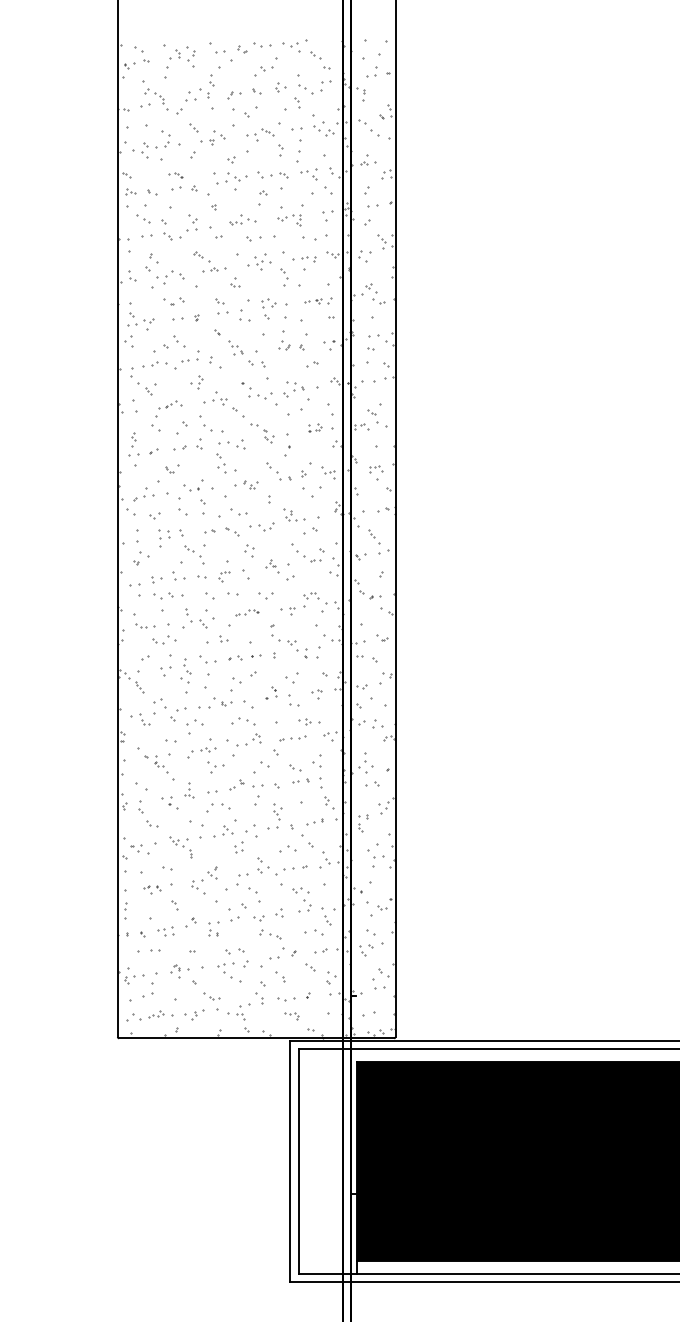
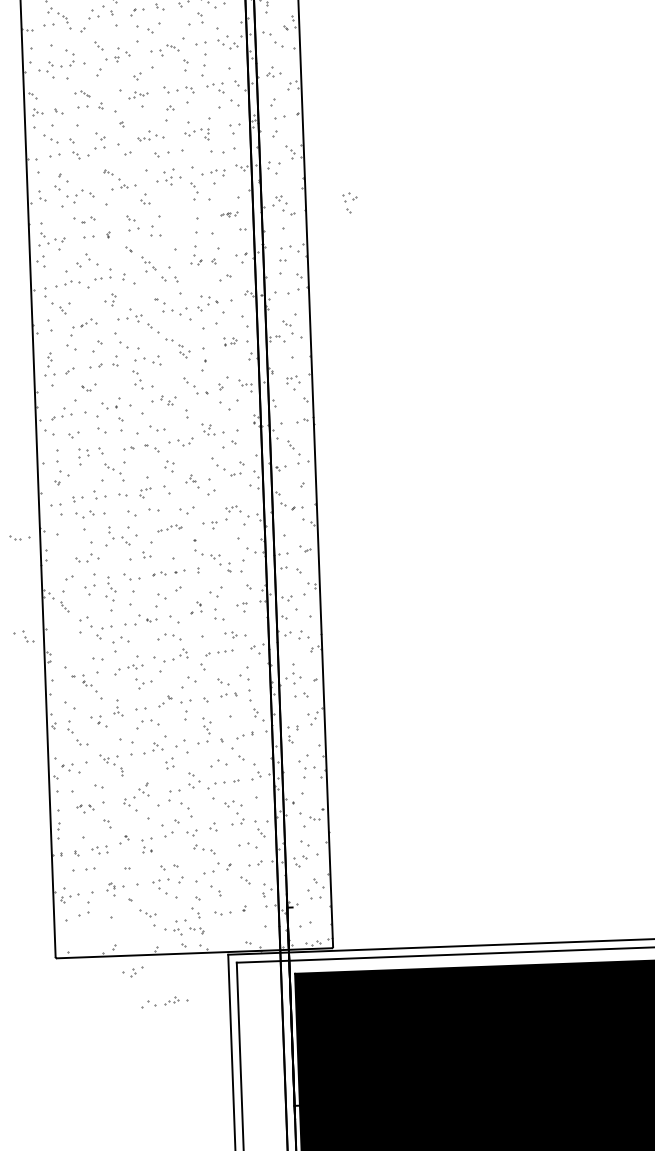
part: (231, 178) -> (137, 94), size x0.6
part: (318, 300) -> (229, 213), size x0.6
part: (268, 308) -> (349, 202), moved
part: (145, 625) -> (19, 537), moved
part: (140, 719) -> (23, 636), moved
part: (194, 1014) -> (132, 971), moved
part: (149, 1015) -> (164, 1001), moved
part: (291, 1016) -> (196, 931), moved

